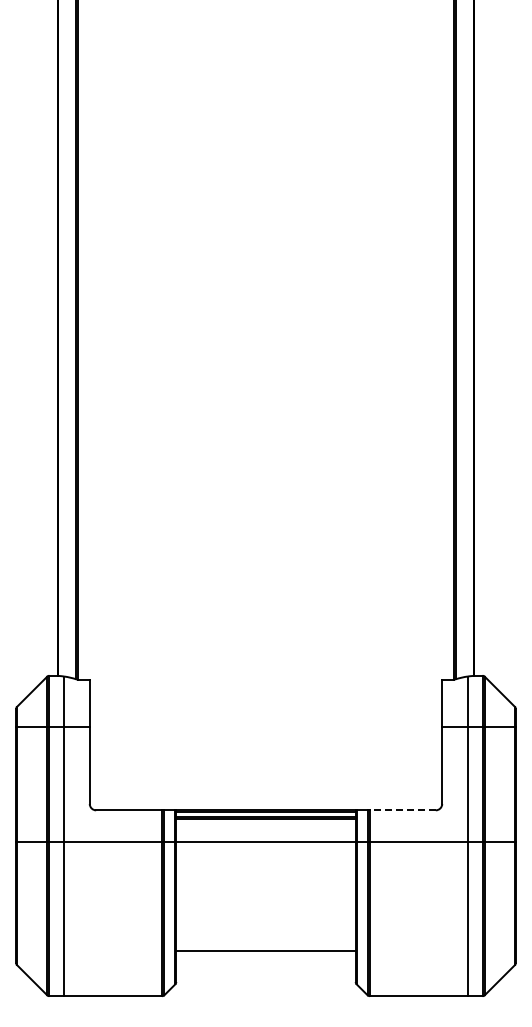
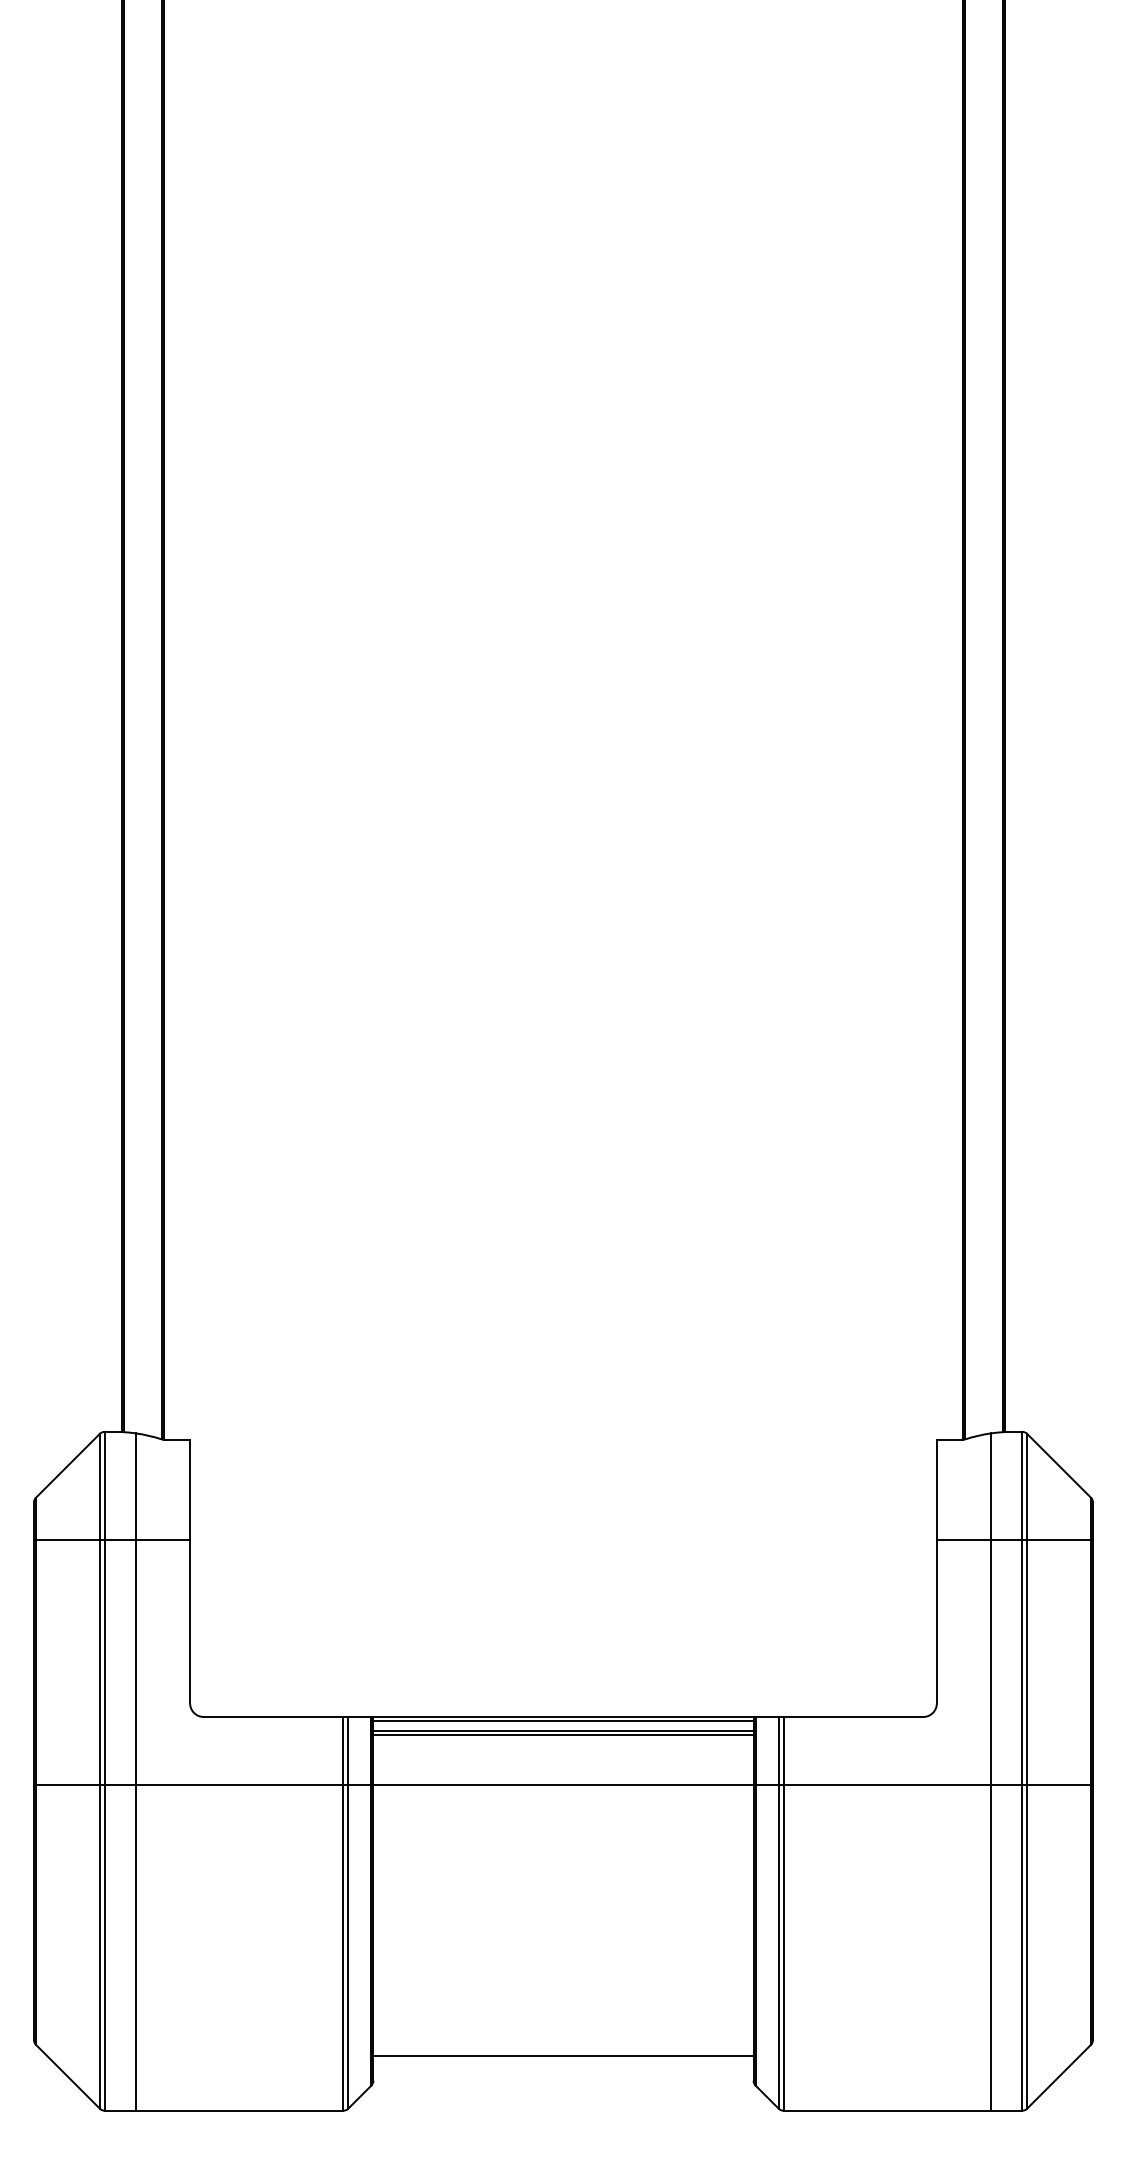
line: (402, 810) -> (852, 1717), dashed -> solid
line: (265, 950) -> (562, 2056), moved

